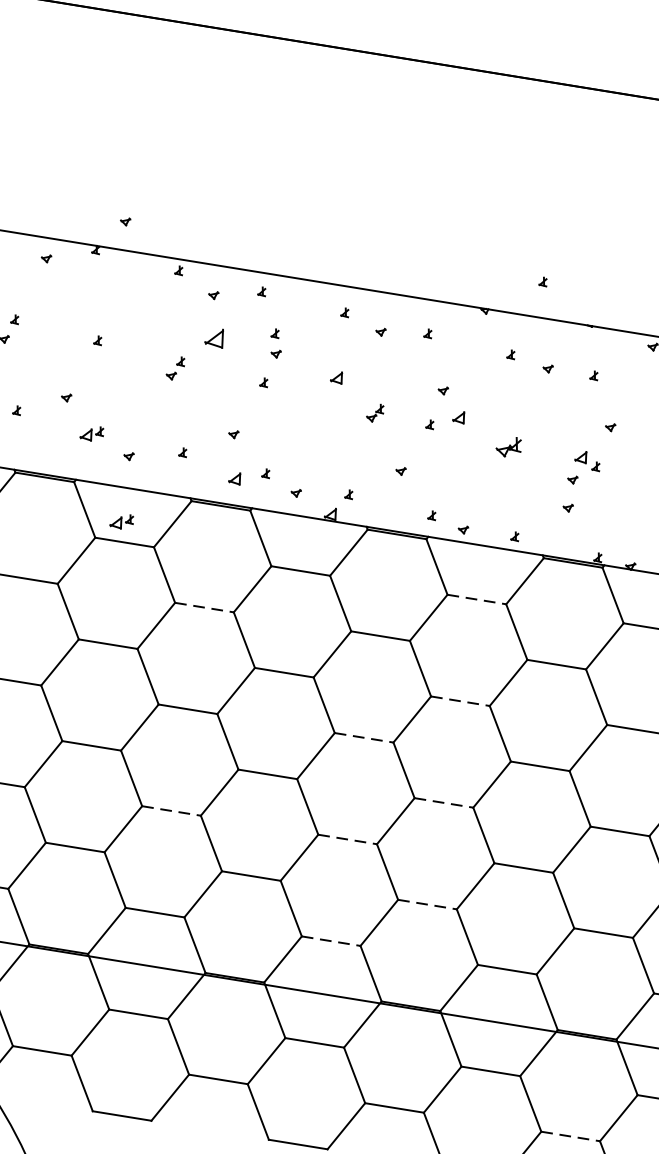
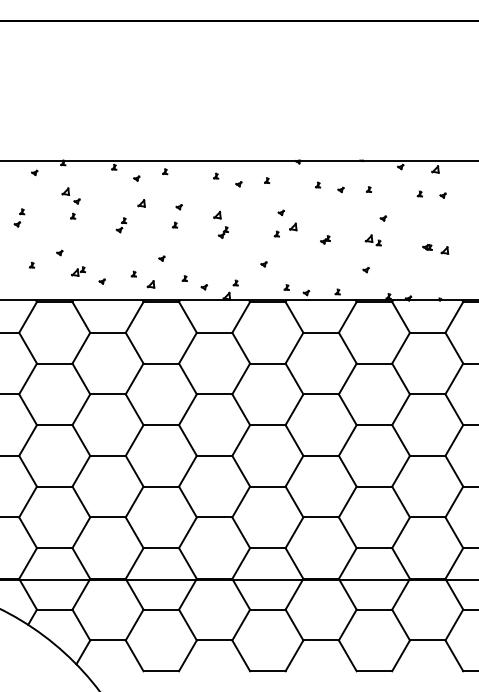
part: (124, 221) -> (77, 143), removed
part: (544, 280) -> (330, 138), removed
part: (99, 305) -> (70, 195), added
part: (276, 332) -> (177, 194), removed
part: (214, 337) -> (141, 203), size x0.62
part: (373, 412) -> (222, 232), moved
part: (509, 446) -> (325, 239), size x0.62
part: (234, 478) -> (150, 284), moved
part: (571, 480) -> (365, 253), removed
part: (122, 521) -> (104, 320), removed
line: (477, 599) -> (321, 332), dashed -> solid
line: (204, 607) -> (161, 363), dashed -> solid
line: (460, 701) -> (321, 394), dashed -> solid
line: (363, 738) -> (267, 425), dashed -> solid
line: (444, 802) -> (321, 455), dashed -> solid
line: (171, 810) -> (161, 486), dashed -> solid
line: (347, 839) -> (267, 486), dashed -> solid
line: (428, 904) -> (321, 517), dashed -> solid
line: (330, 941) -> (267, 548), dashed -> solid
line: (570, 1136) -> (427, 640), dashed -> solid

